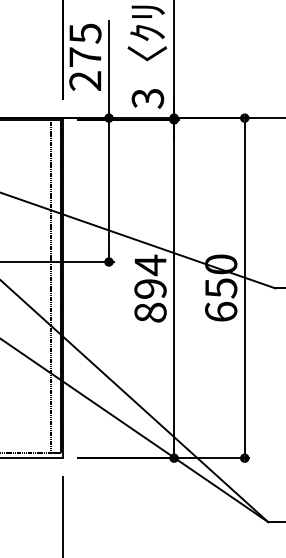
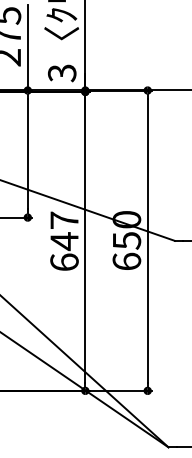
text: (150, 288) -> (64, 240), 894 -> 647

